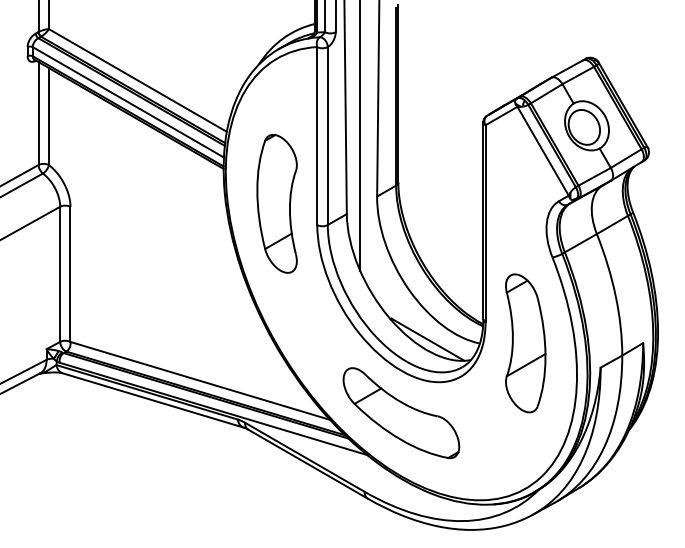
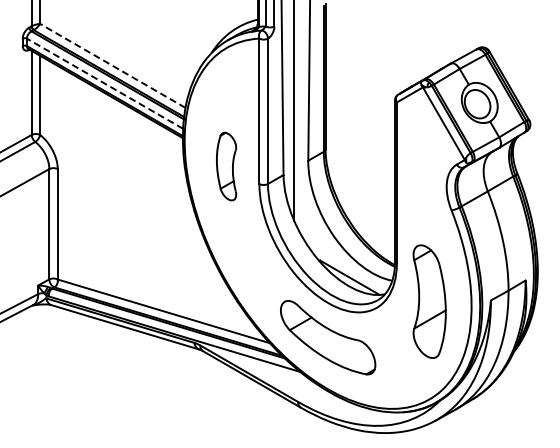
line: (137, 79) -> (112, 65), solid -> dashed
line: (127, 102) -> (104, 83), solid -> dashed
part: (277, 203) -> (226, 166), size x0.6
part: (525, 343) -> (429, 301), moved

